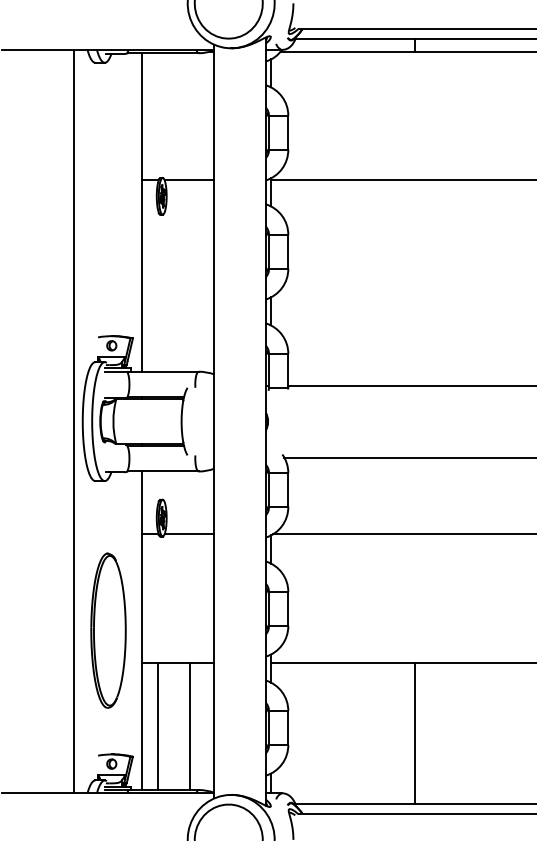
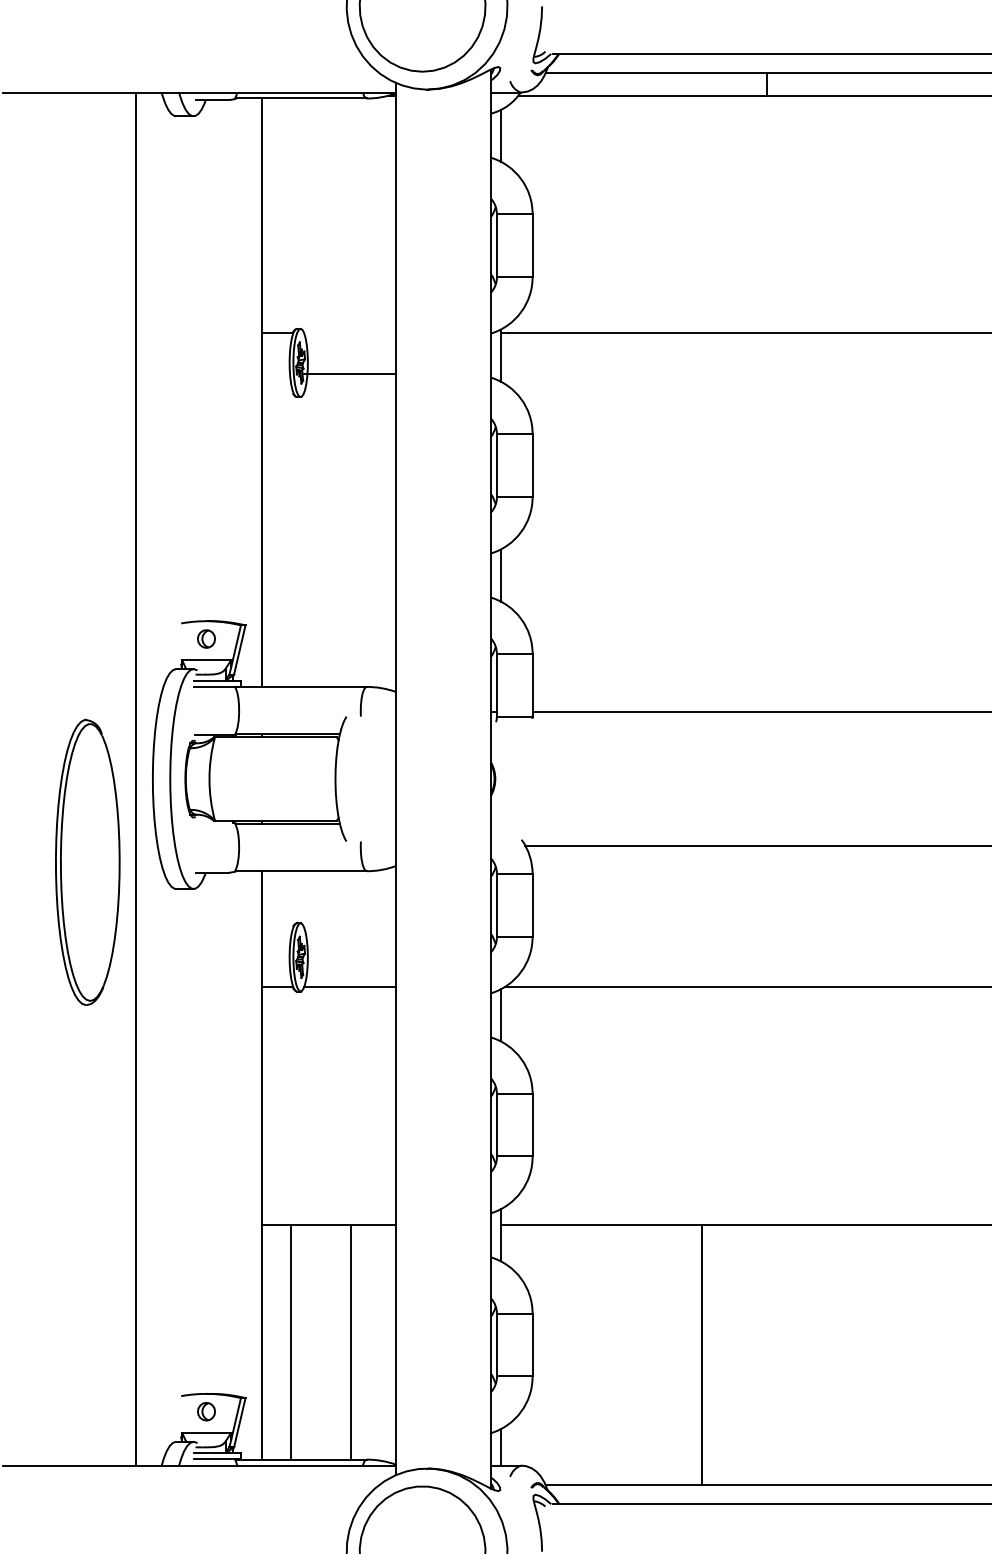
line: (189, 180) -> (350, 374), moved
part: (108, 630) -> (87, 861), moved
line: (415, 732) -> (702, 1353), moved

